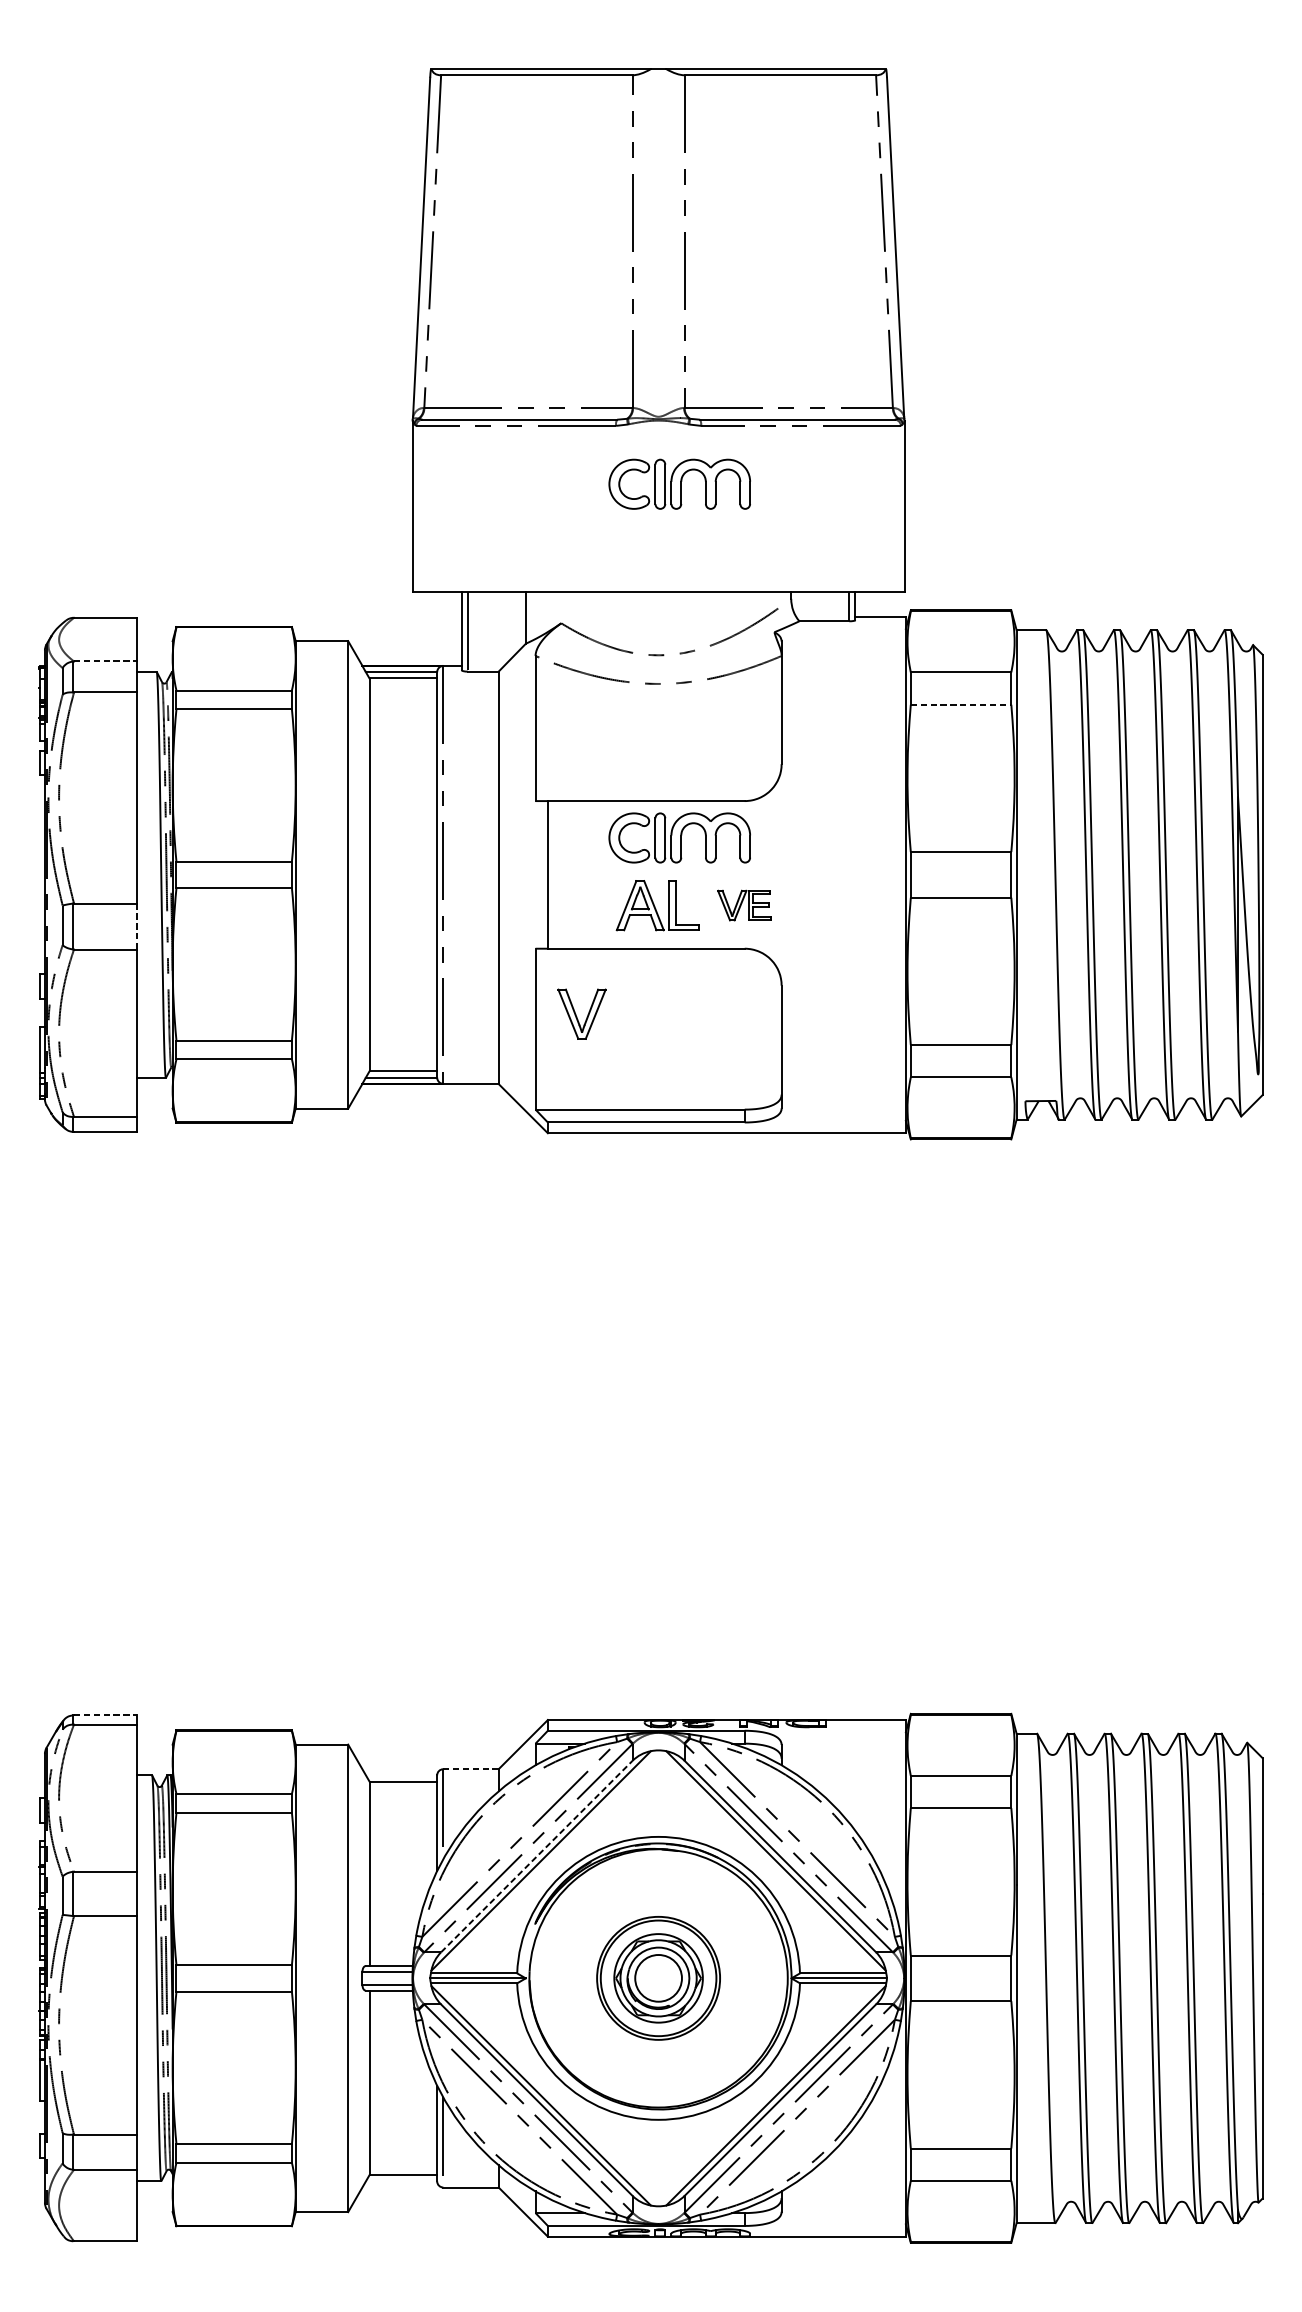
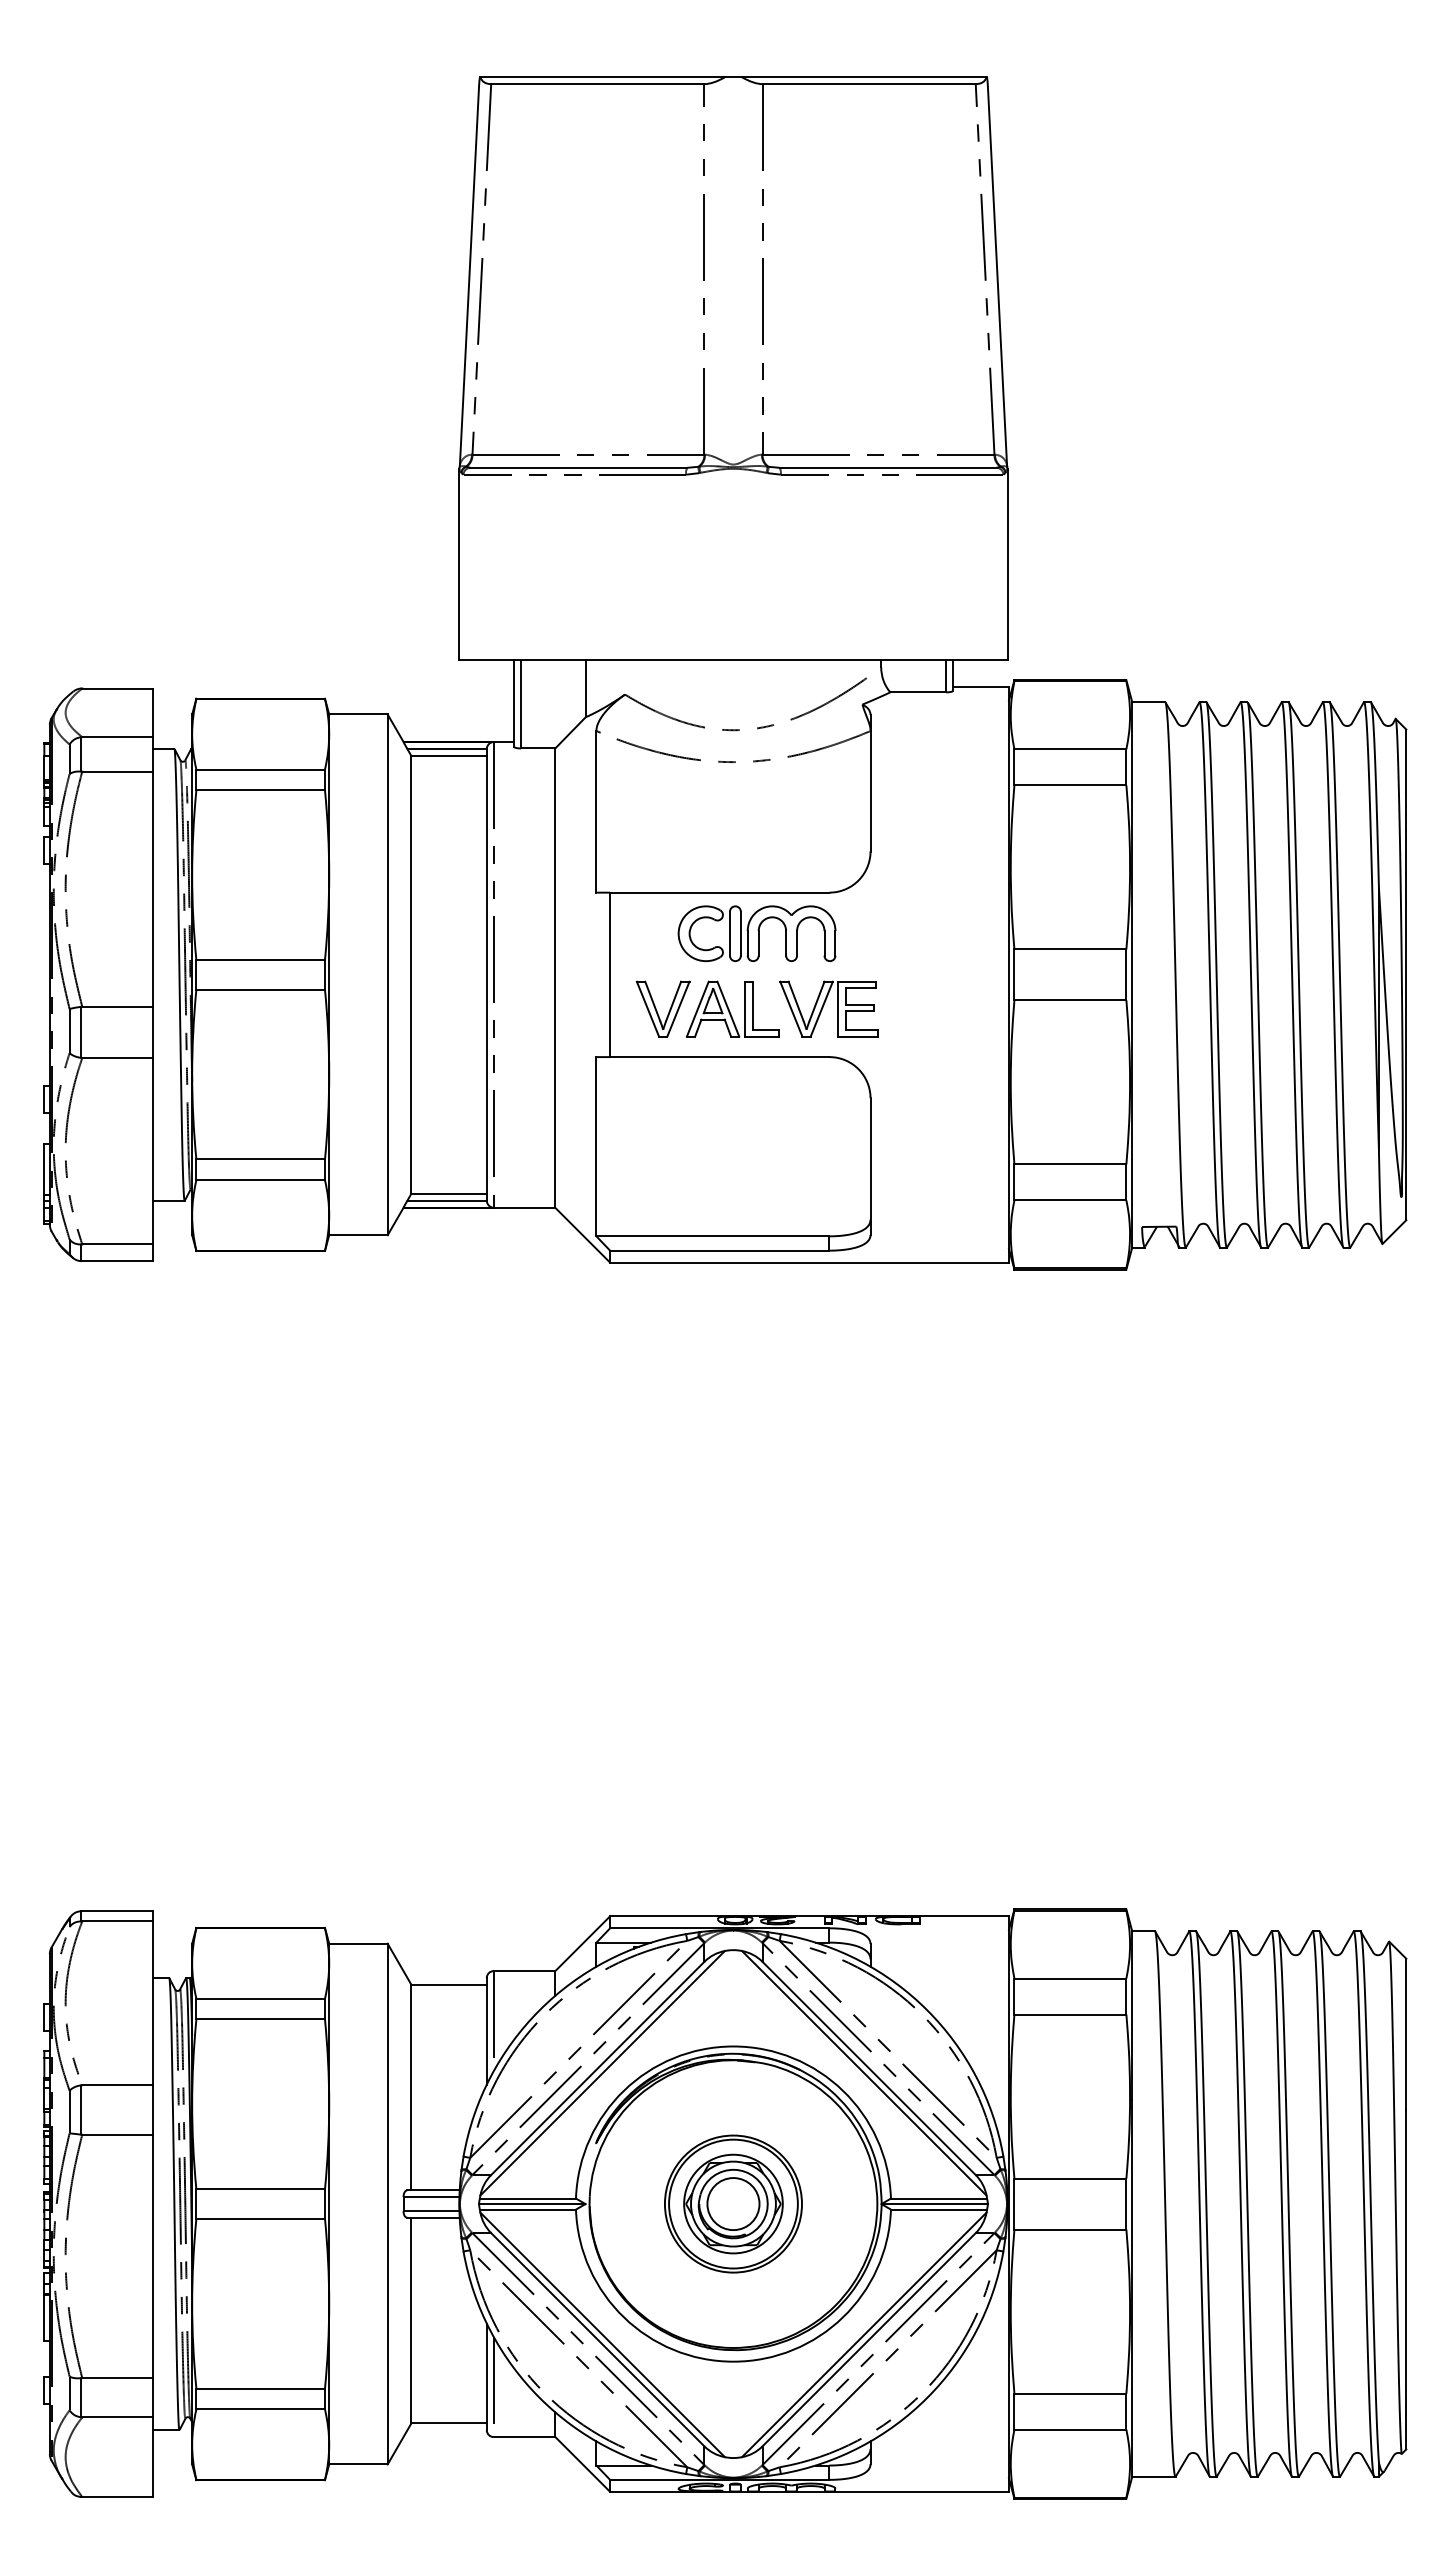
part: (679, 484) -> (756, 539), removed
line: (105, 661) -> (117, 737), dashed -> solid
line: (961, 704) -> (1070, 785), dashed -> solid
part: (743, 905) -> (828, 1008), size x1.67
line: (137, 926) -> (152, 1032), dashed -> solid
part: (581, 1013) -> (662, 1008), moved
line: (105, 1715) -> (117, 1911), dashed -> solid
line: (471, 1769) -> (524, 1971), dashed -> solid
line: (536, 1856) -> (597, 2068), dashed -> solid

